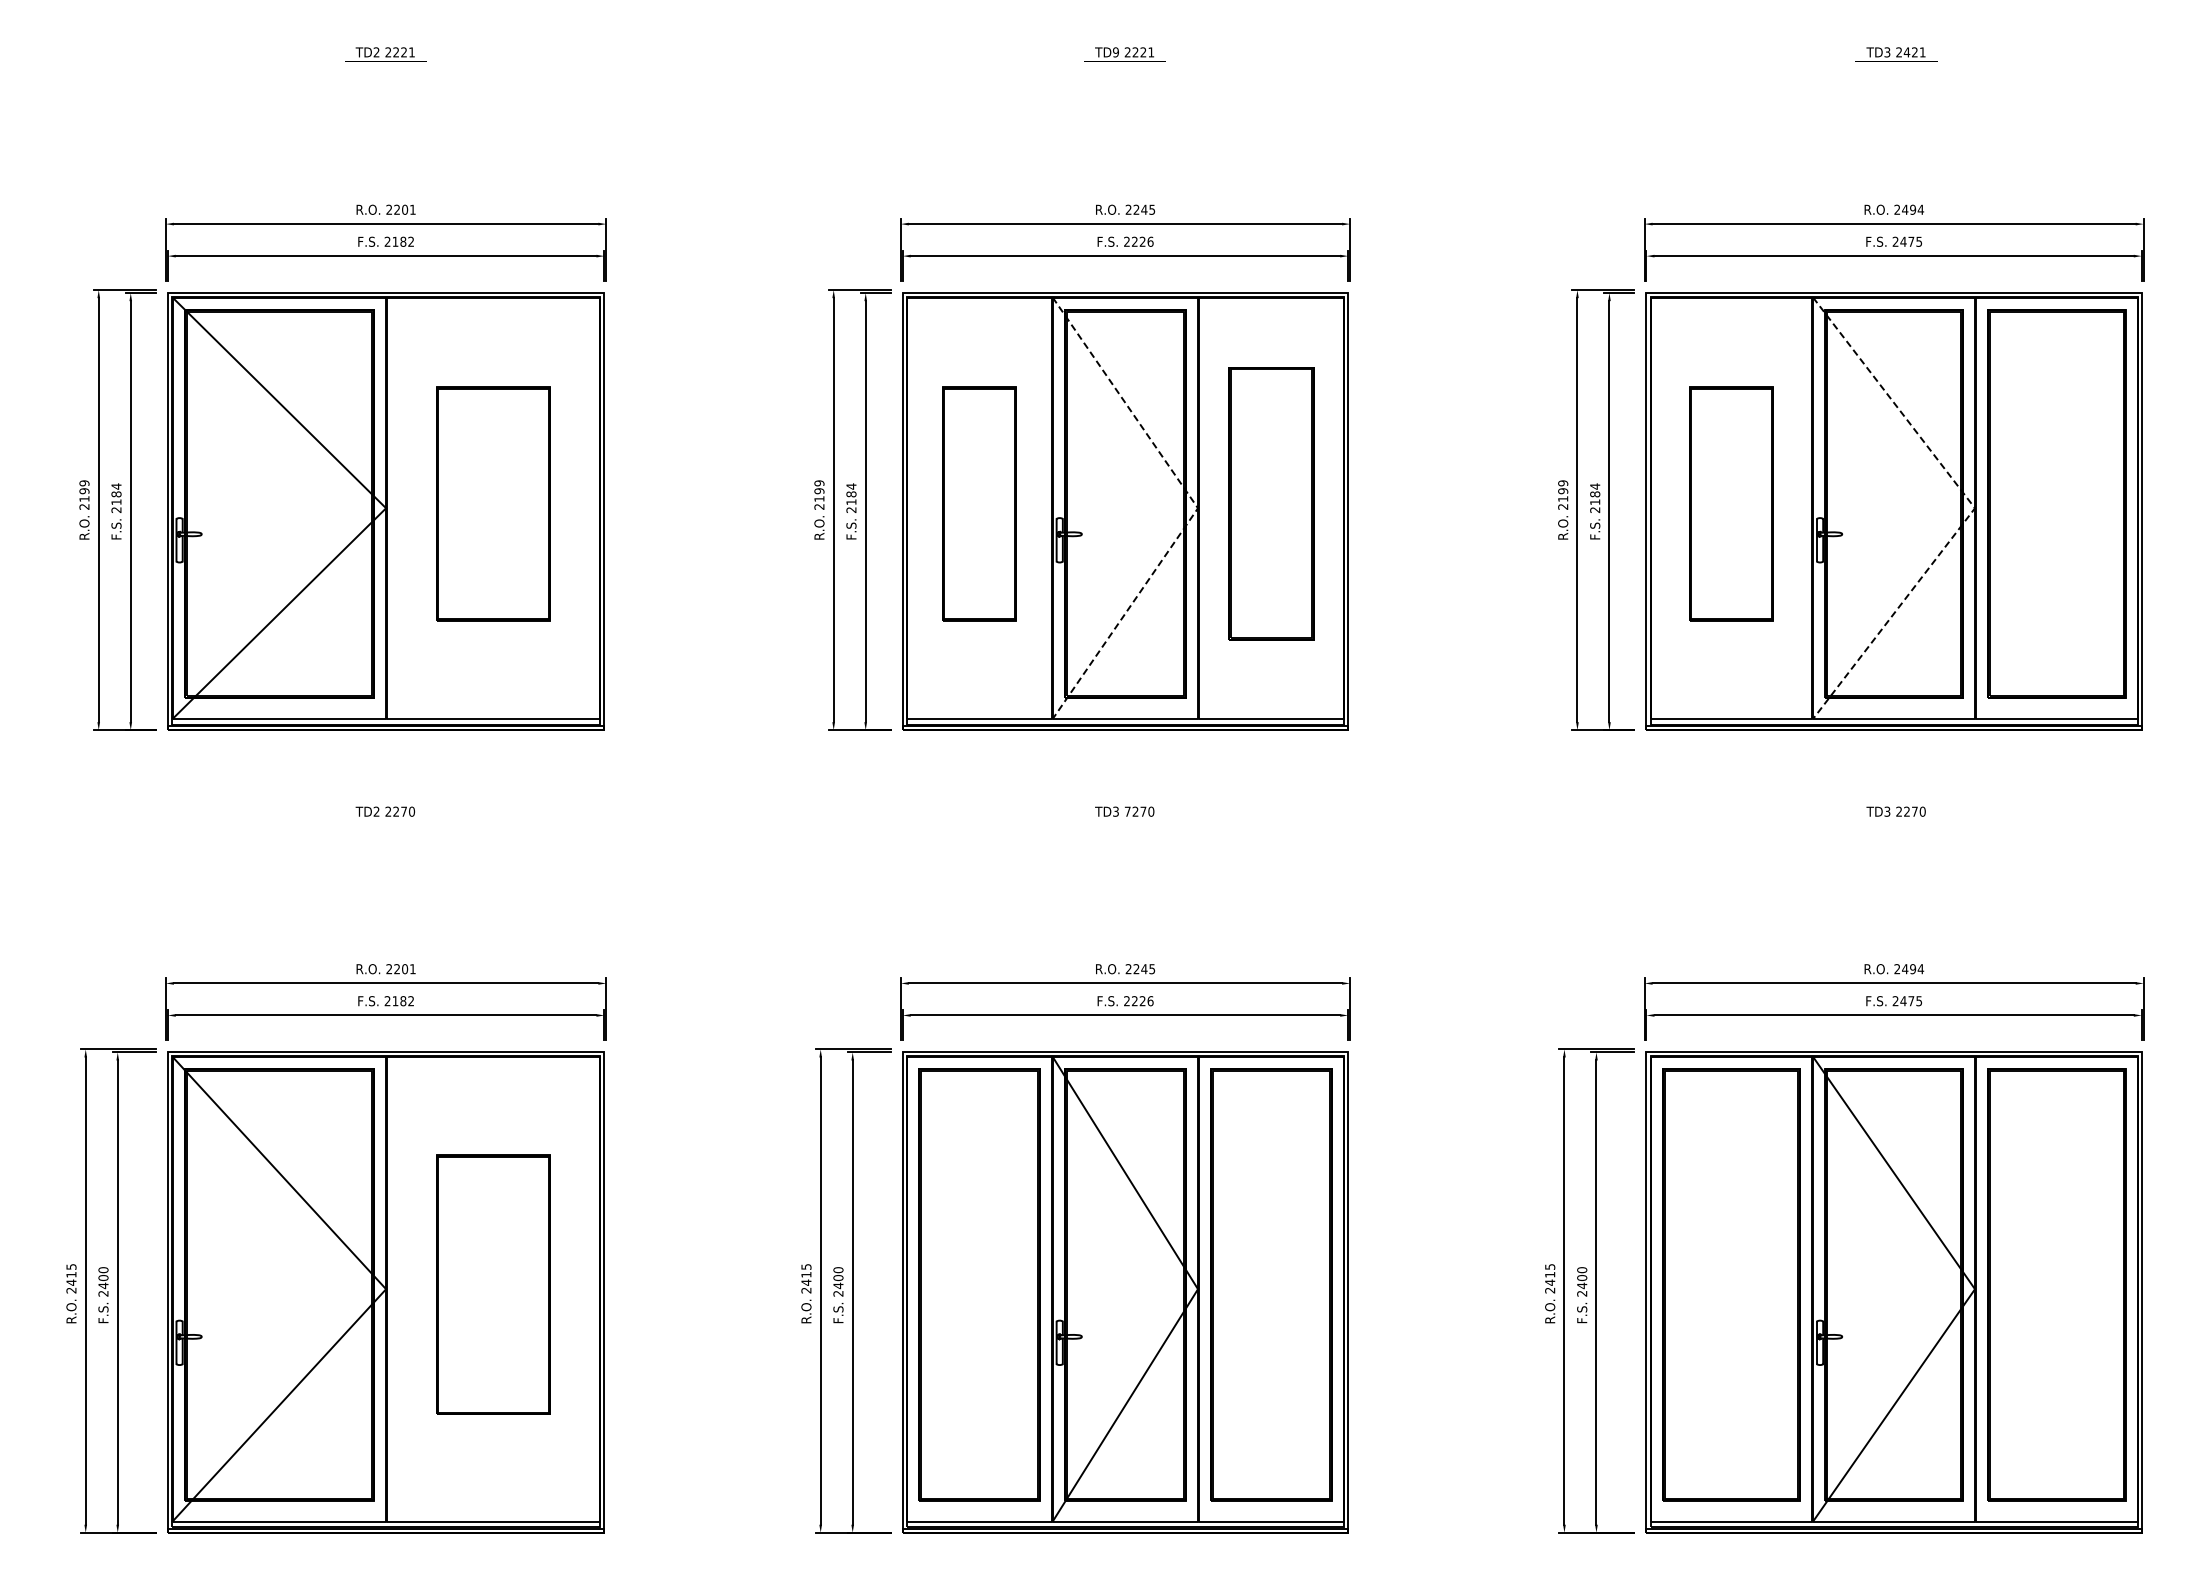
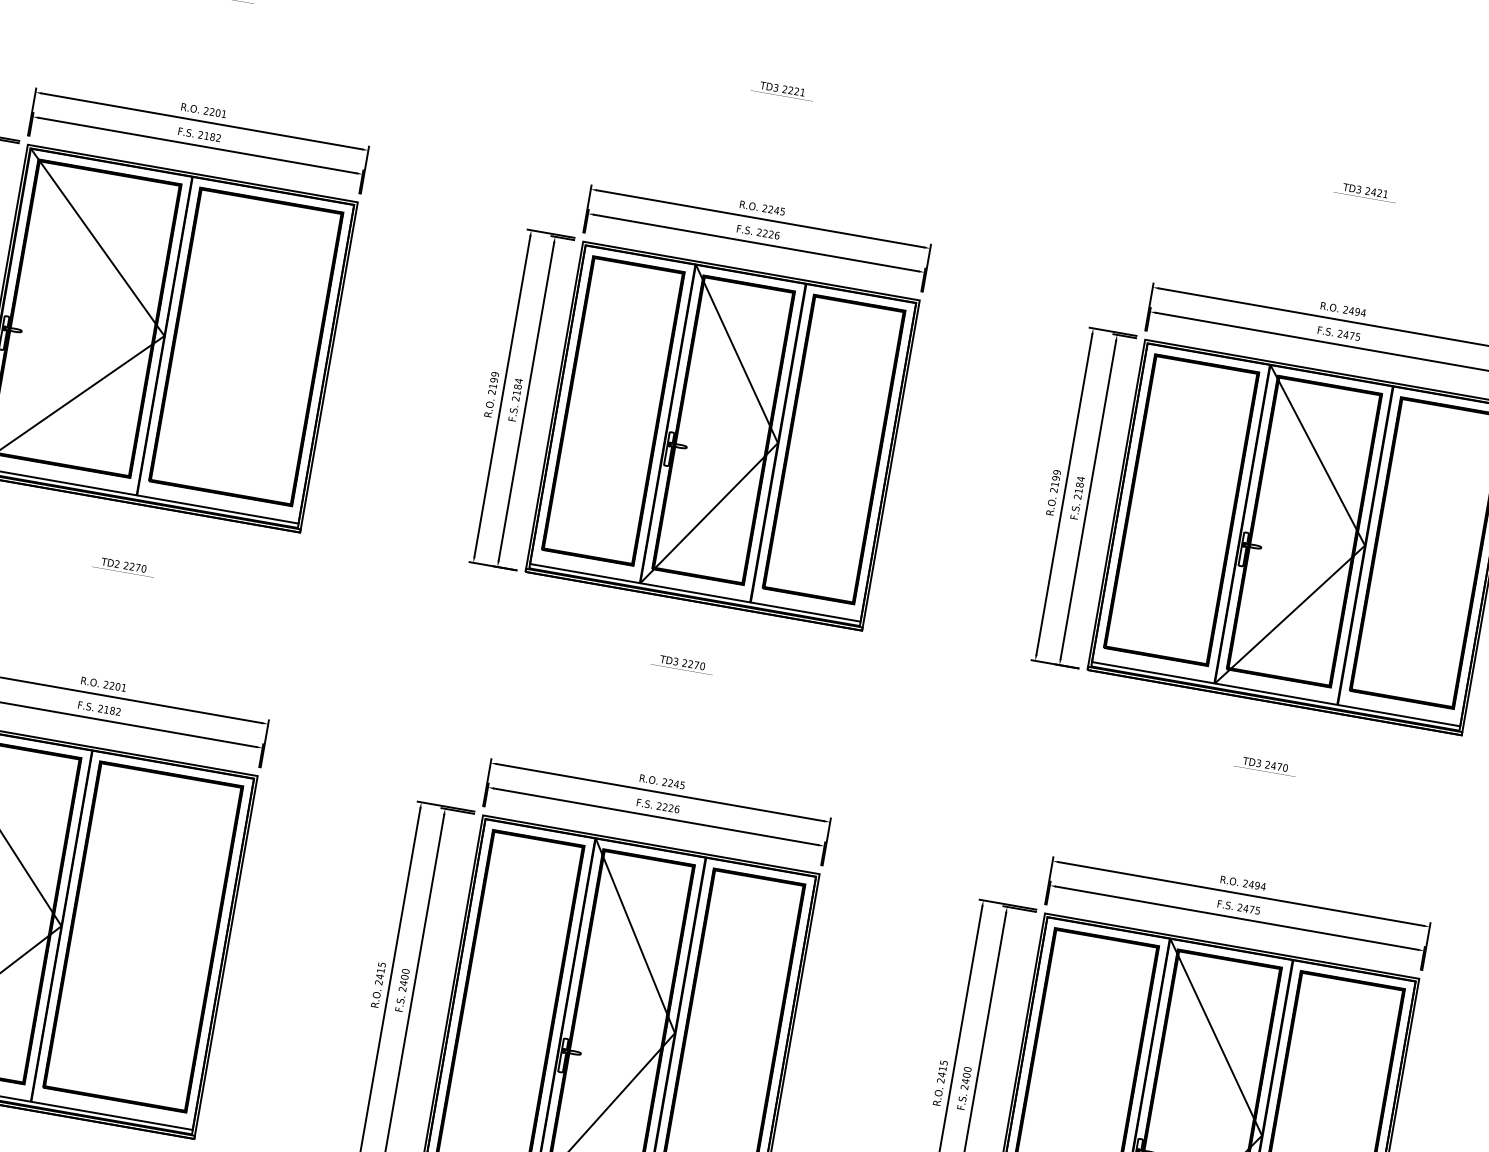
text: (1115, 52) -> (775, 87), TD9 -> TD3
part: (493, 503) -> (246, 346), size x1.67
part: (979, 503) -> (613, 410), size x1.67
part: (1271, 503) -> (834, 449), size x1.43
part: (1731, 503) -> (1181, 509), size x1.67
line: (1198, 508) -> (778, 443), dashed -> solid
line: (1975, 508) -> (1365, 545), dashed -> solid
text: (1127, 811) -> (684, 662), 7270 -> 2270
text: (1906, 811) -> (1273, 765), 2270 -> 2470
part: (493, 1284) -> (143, 936), size x1.67

